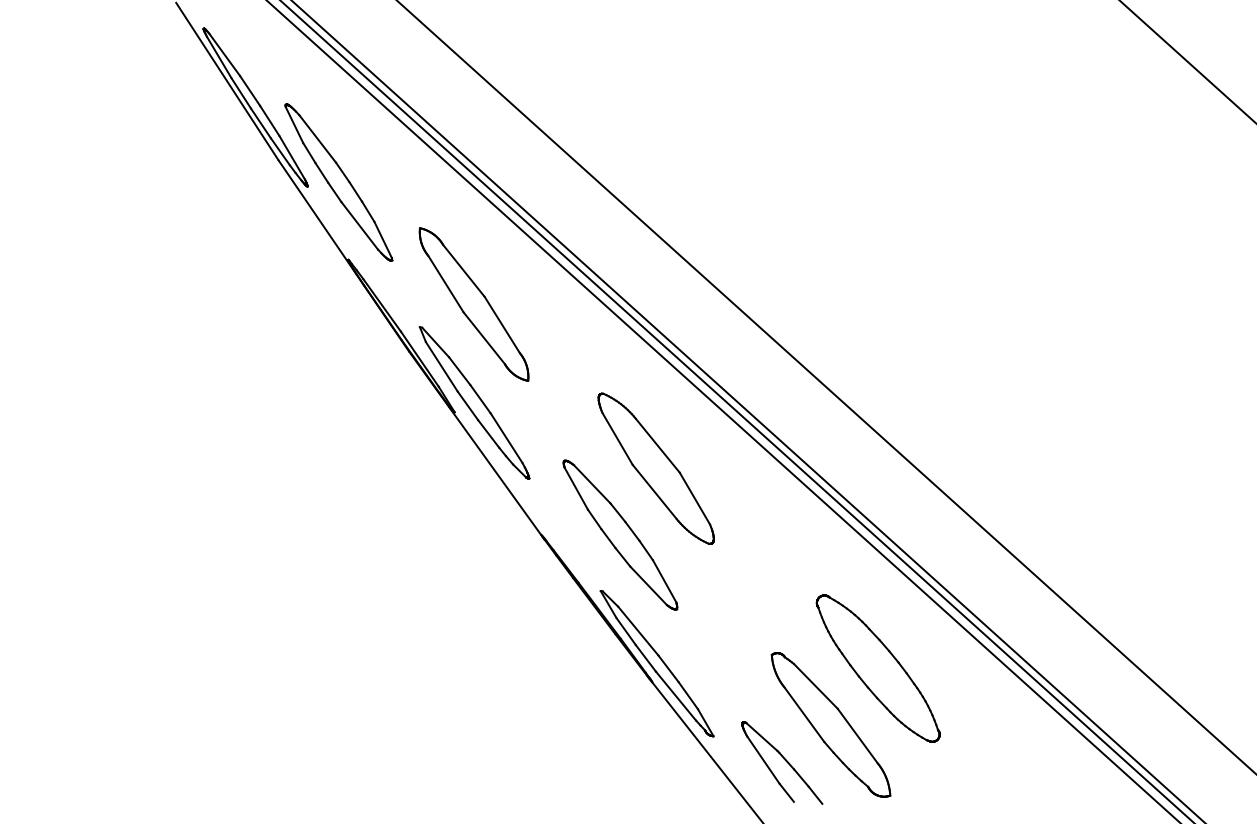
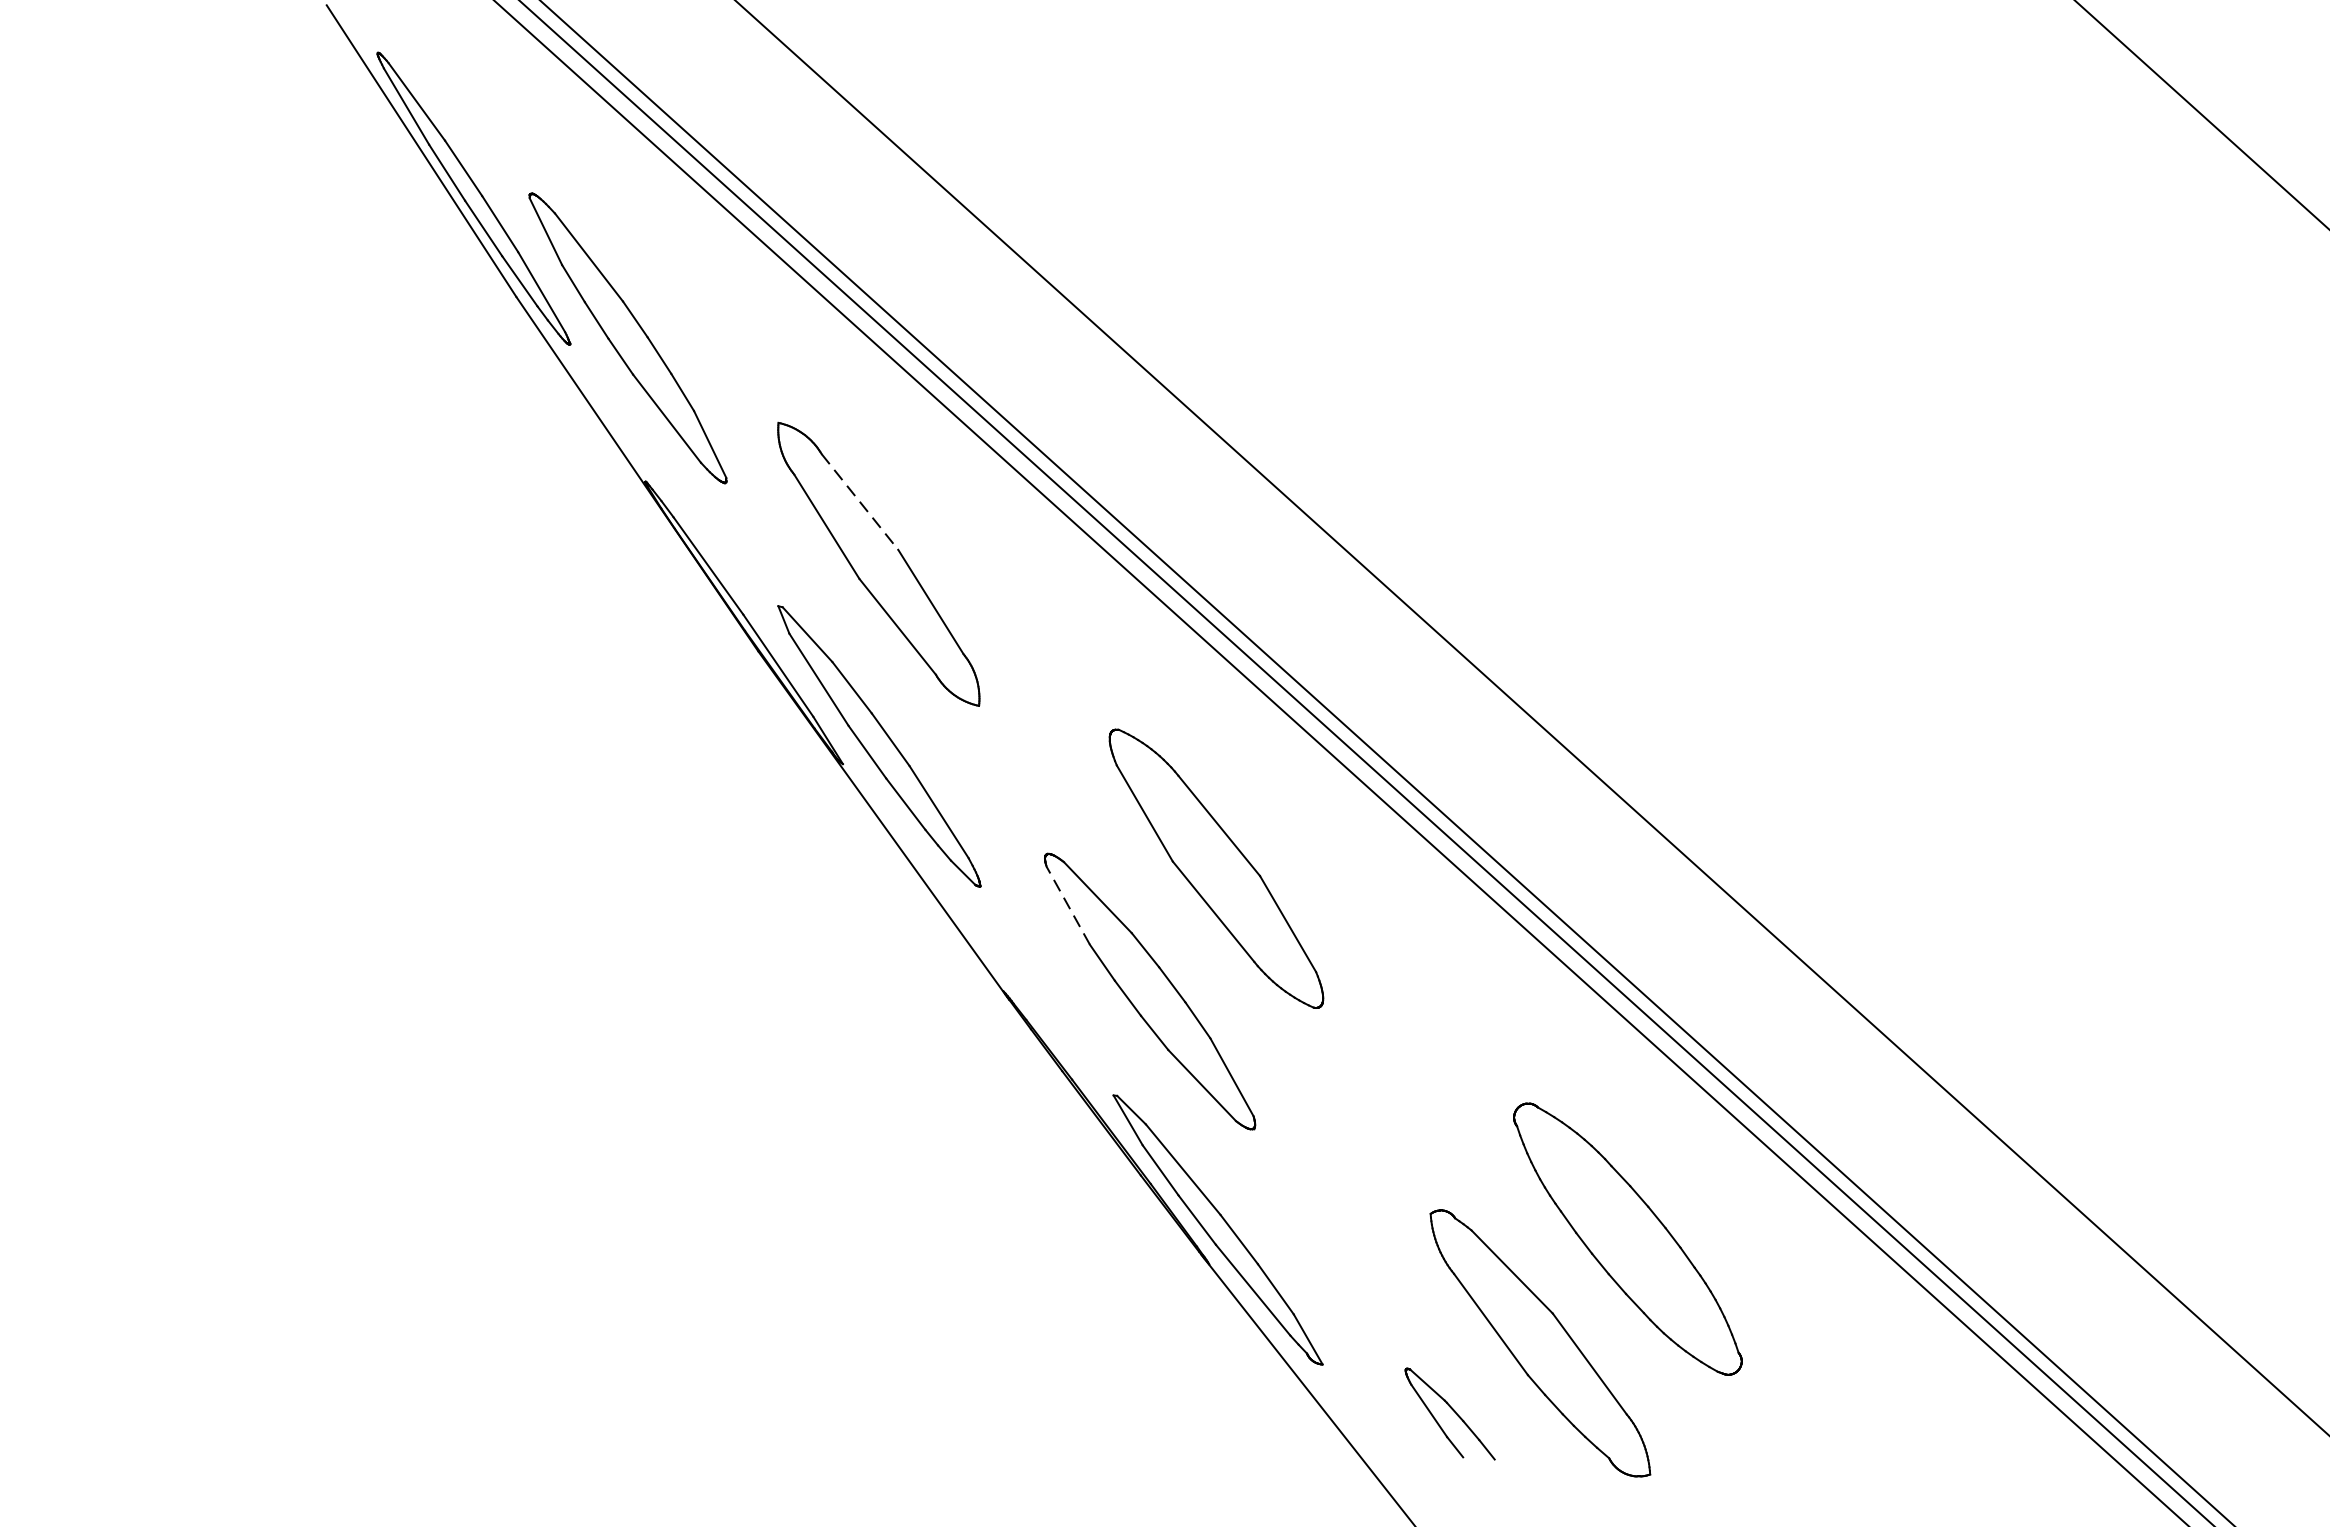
line: (464, 271) -> (861, 503), solid -> dashed
line: (576, 488) -> (1068, 905), solid -> dashed
part: (782, 762) -> (1450, 1413), size x0.6

